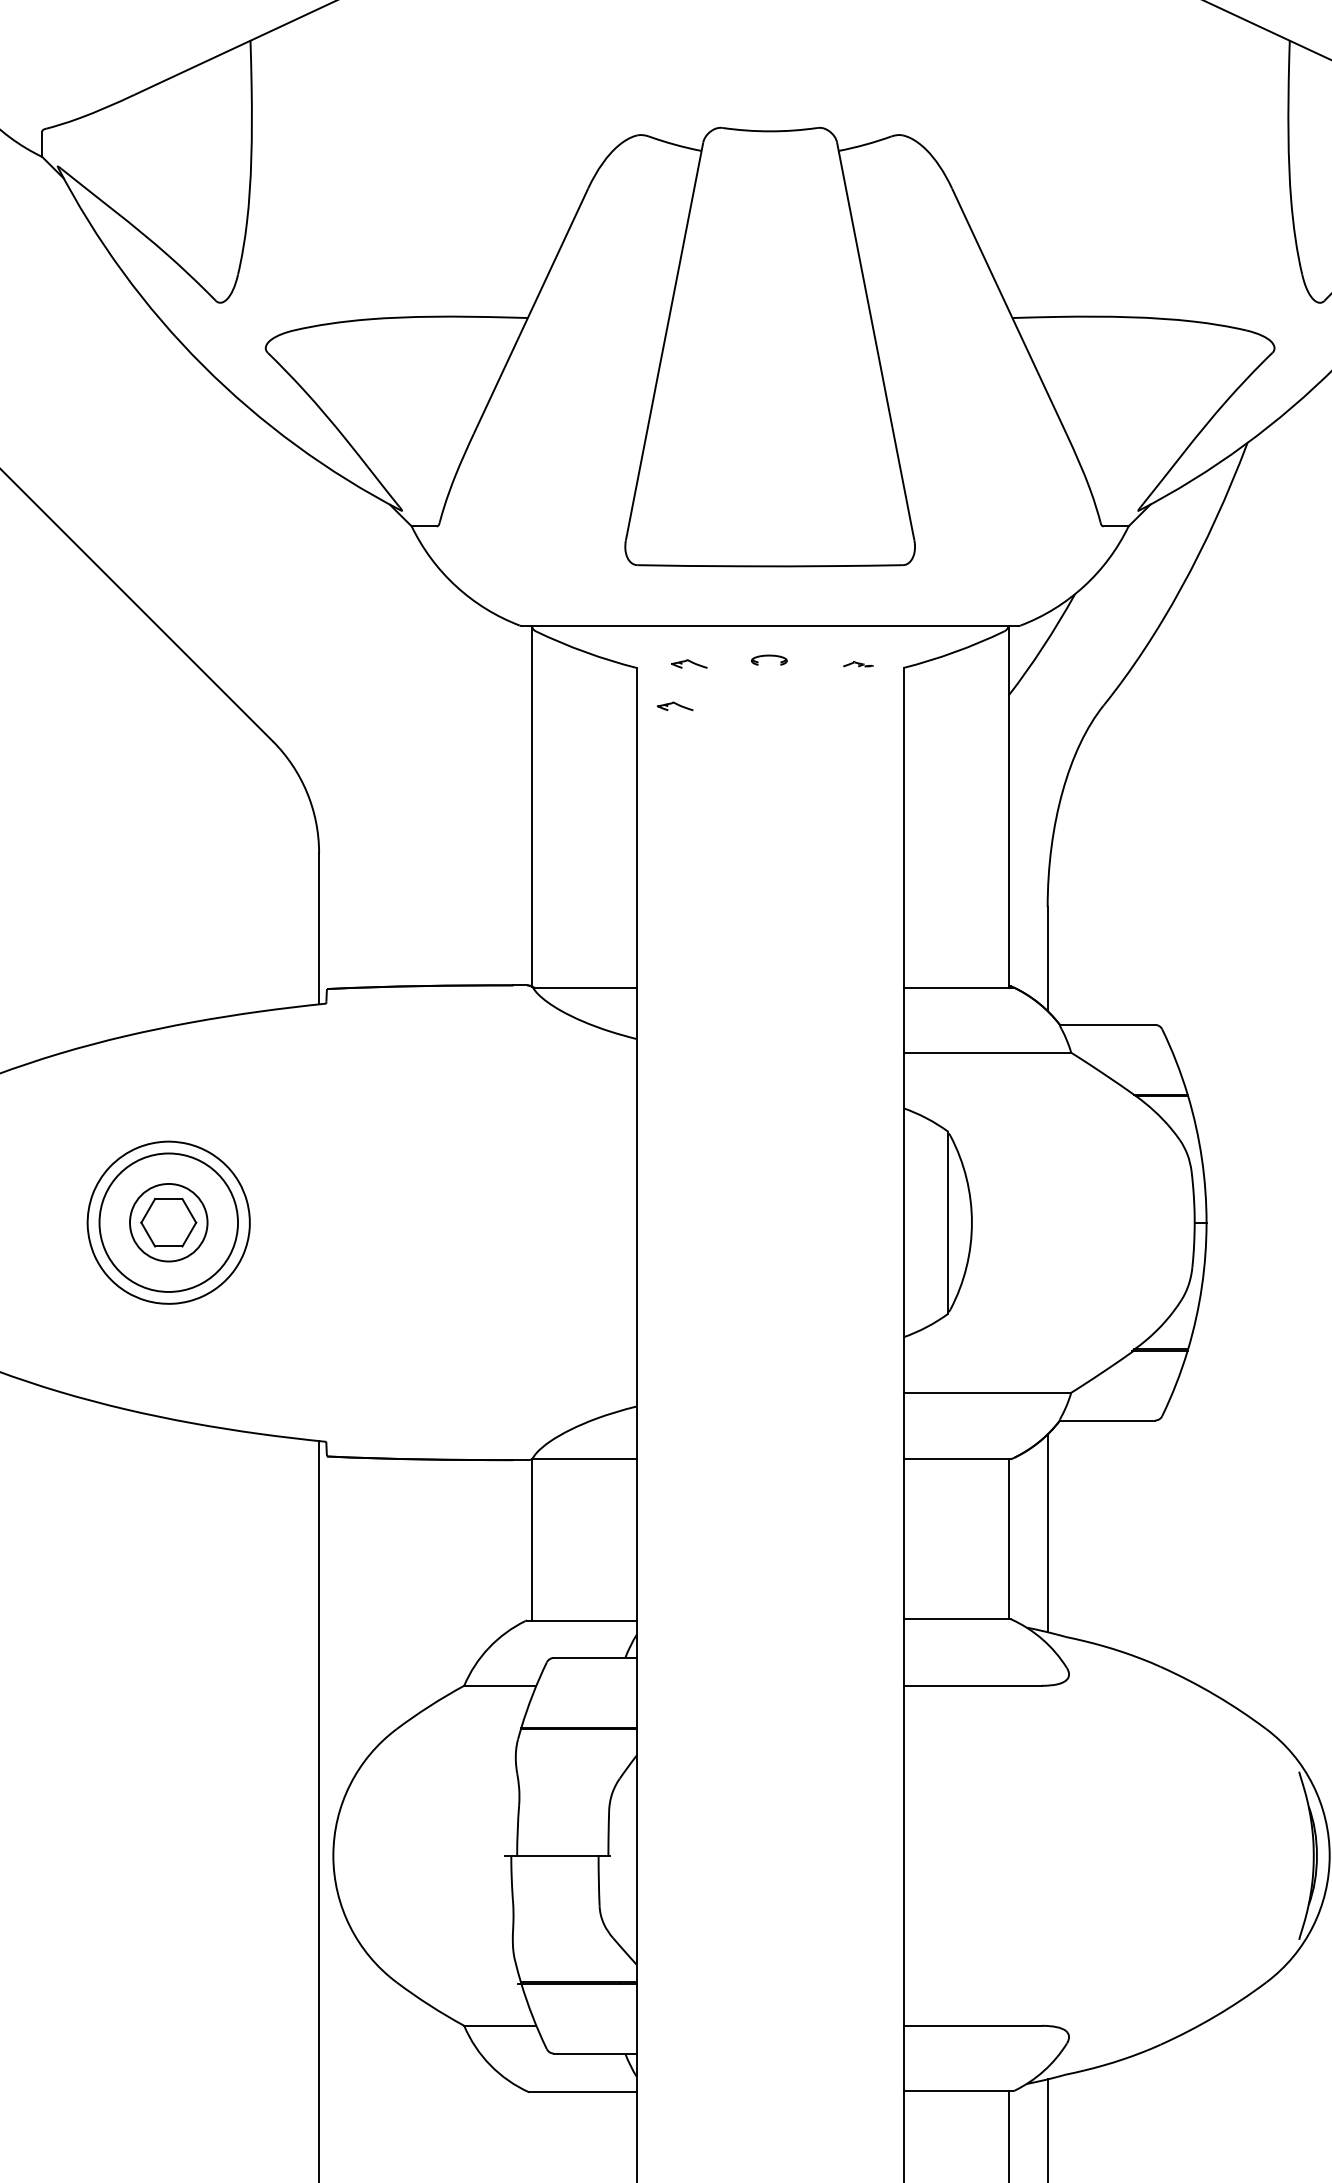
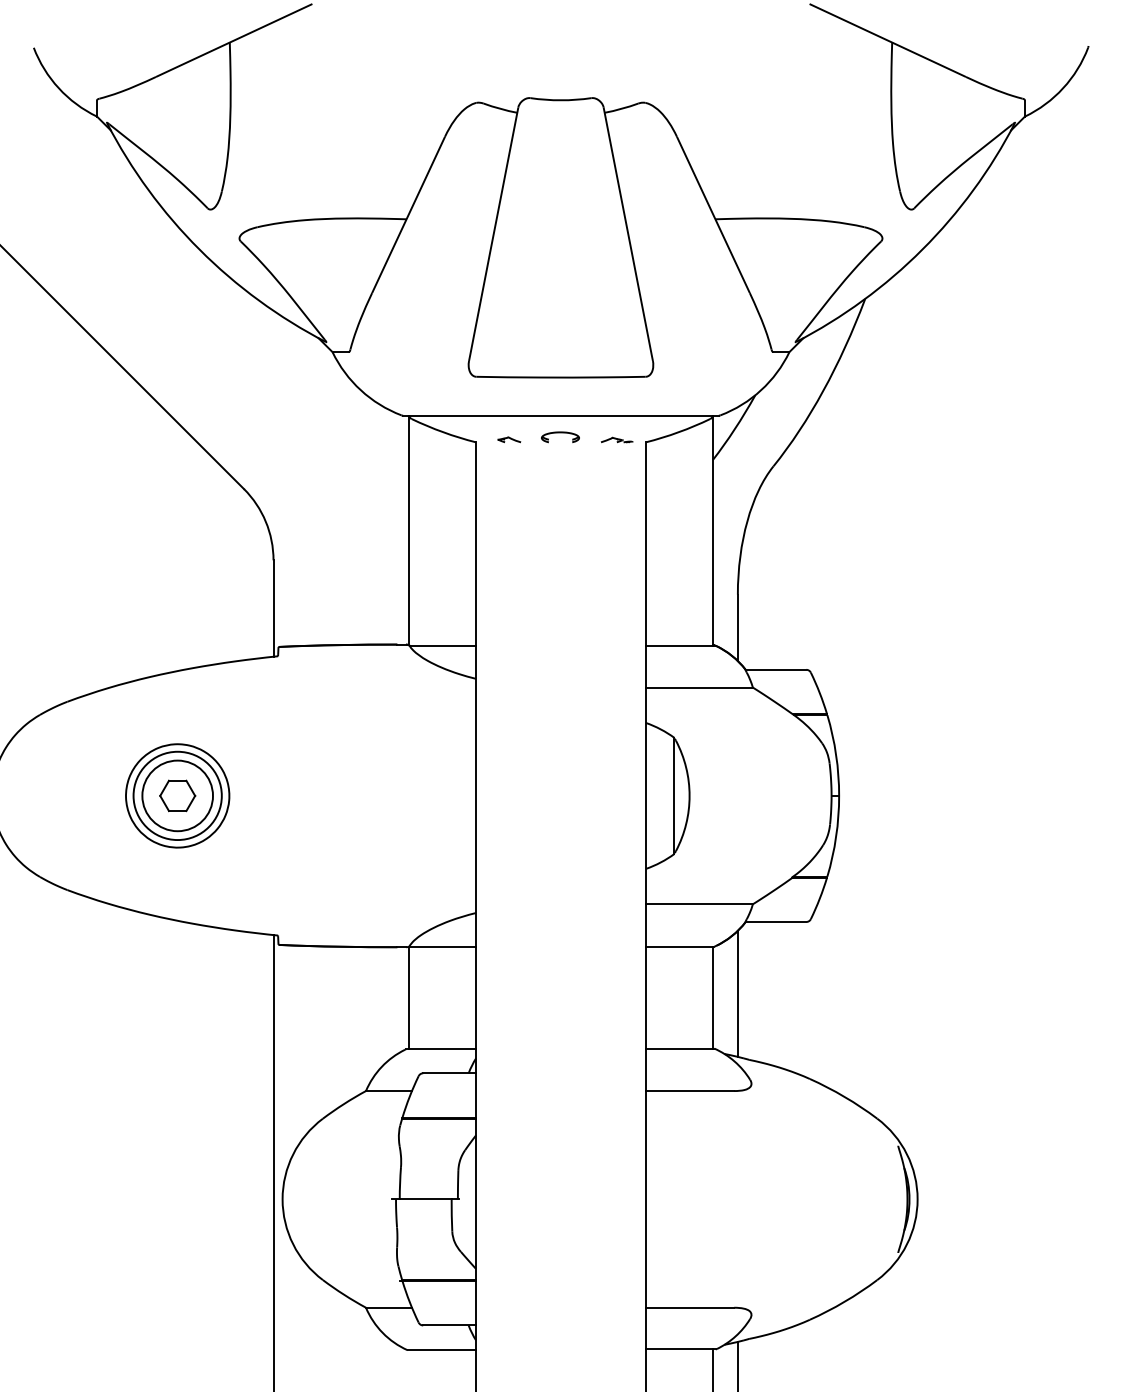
part: (769, 660) -> (560, 437), size x1.67
part: (858, 663) -> (617, 439), size x1.67
part: (675, 705) -> (500, 466), removed
circle: (168, 1222) -> (177, 795), size x1.43

